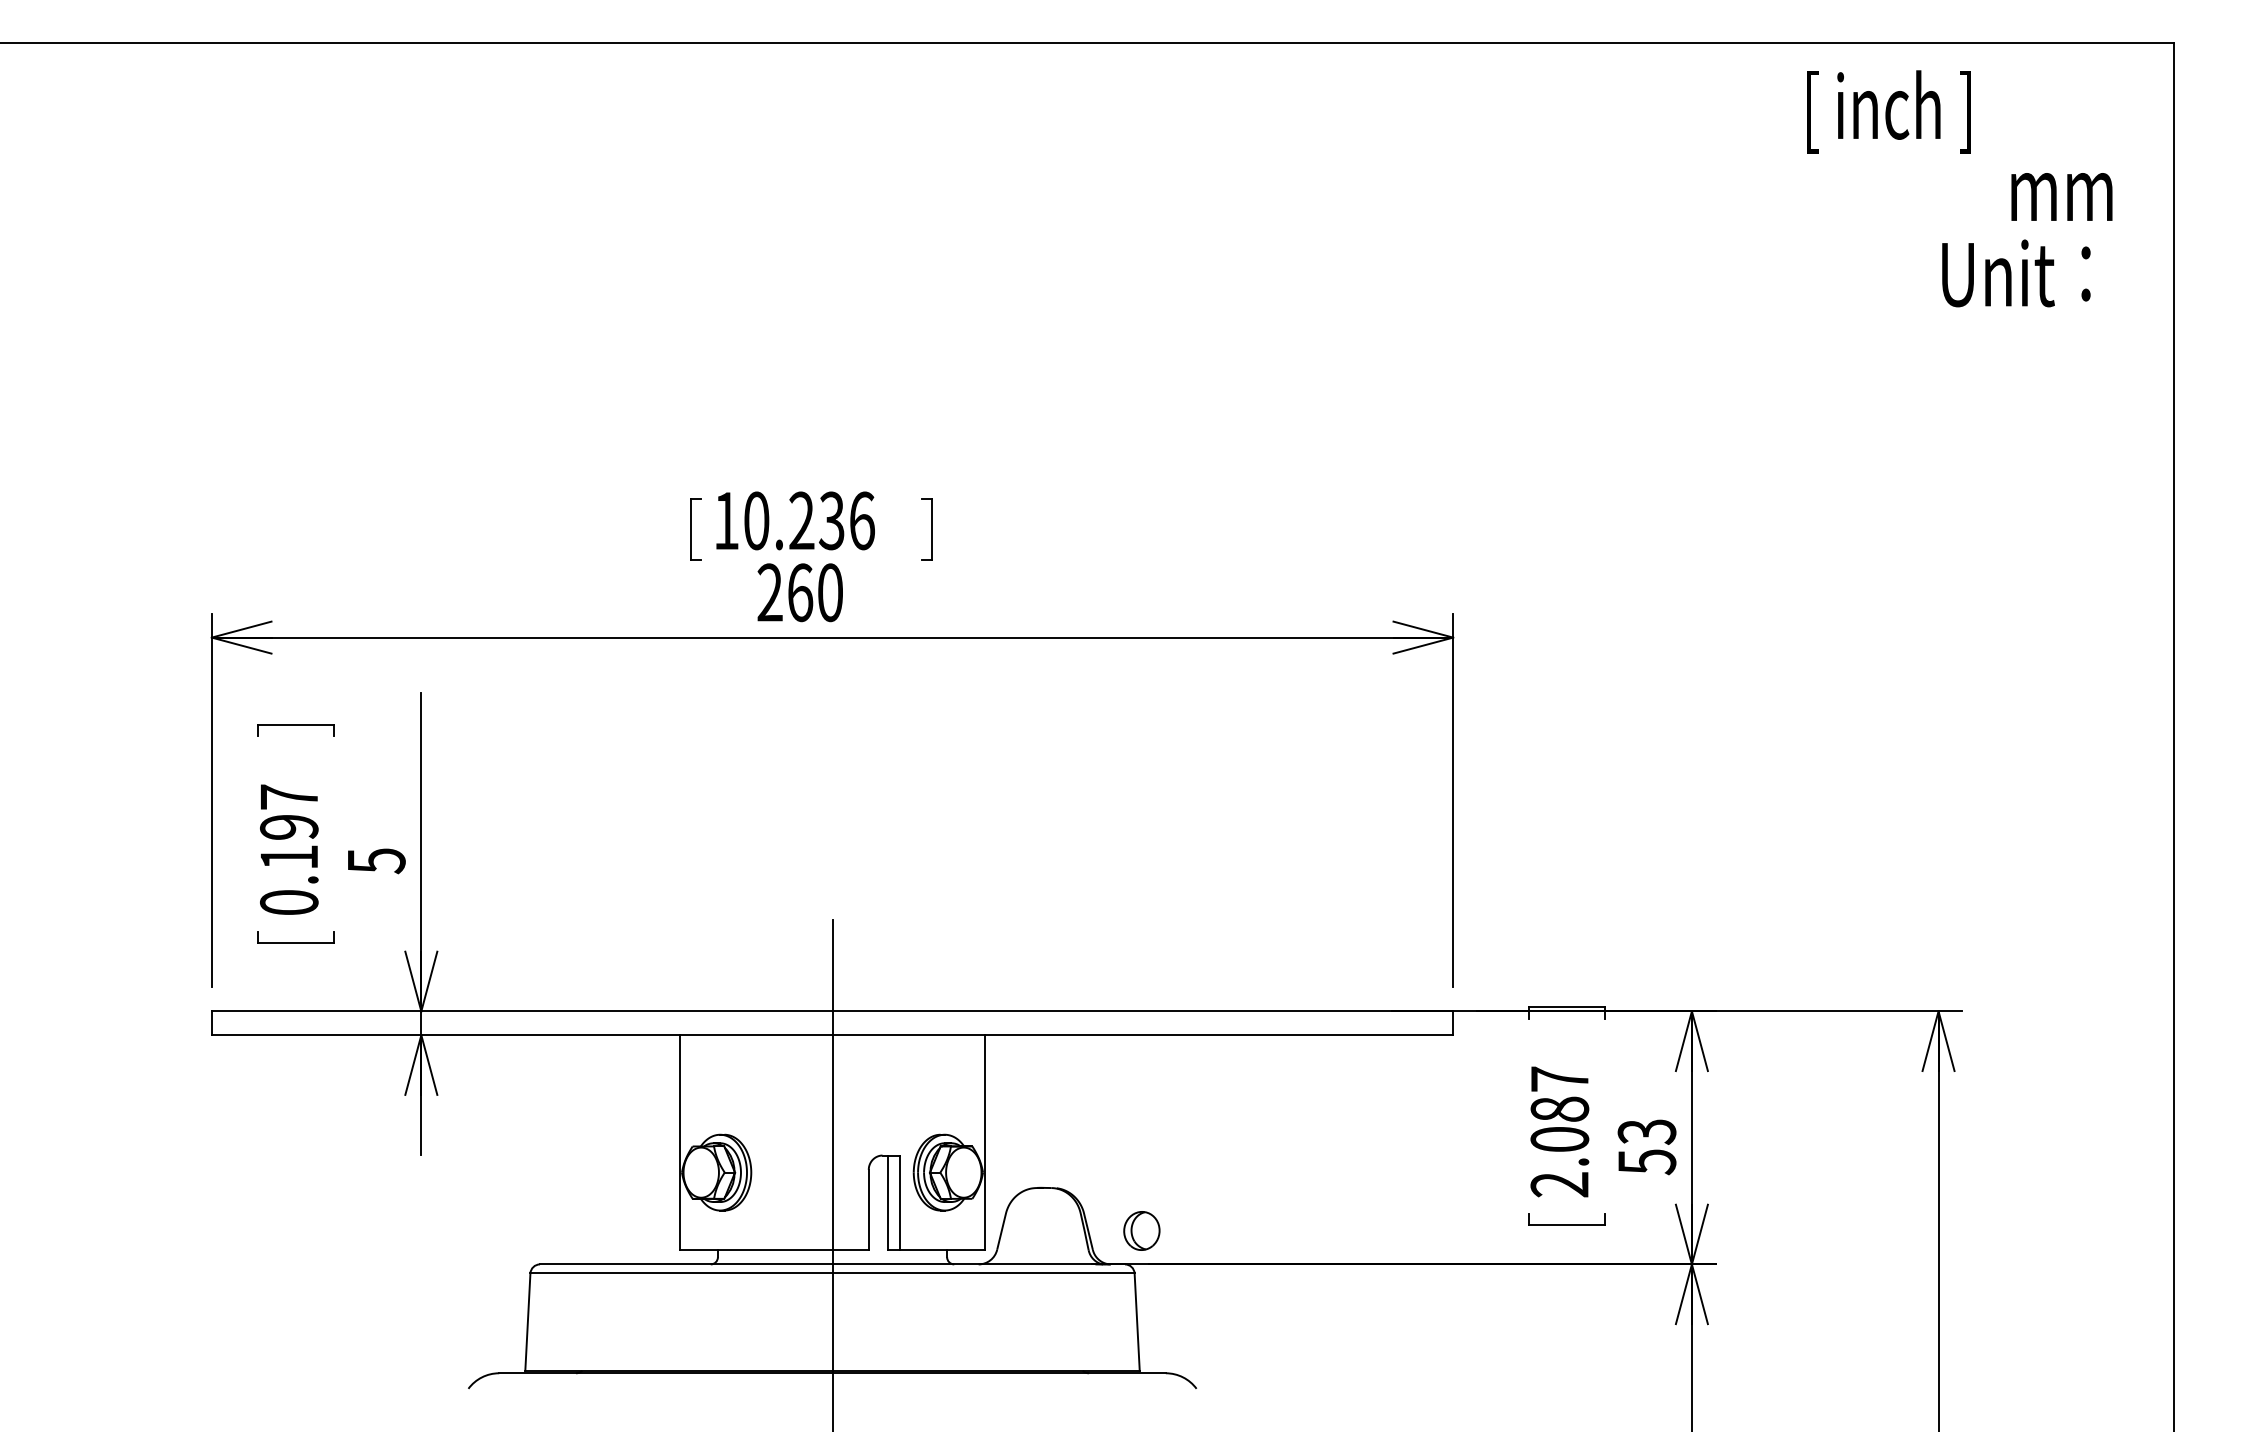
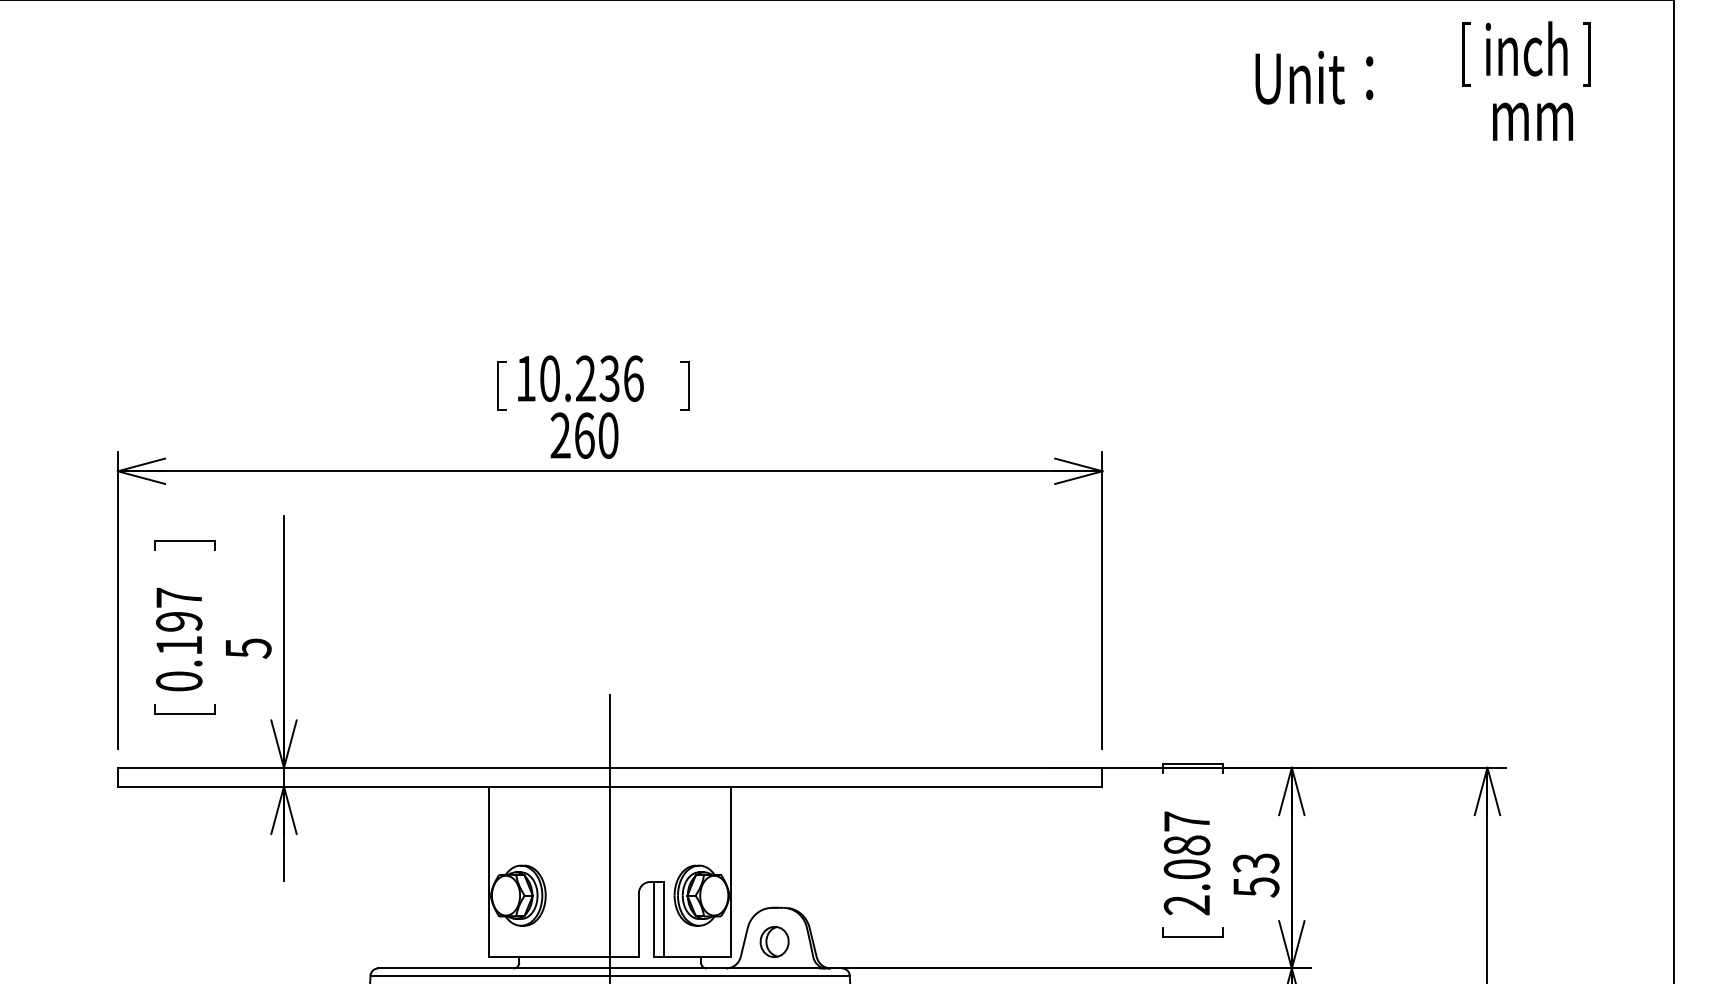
text: (1888, 111) -> (1526, 53), moved
text: (2061, 196) -> (1532, 121), moved
text: (2016, 273) -> (1314, 77), moved
part: (1141, 1230) -> (774, 941), moved

